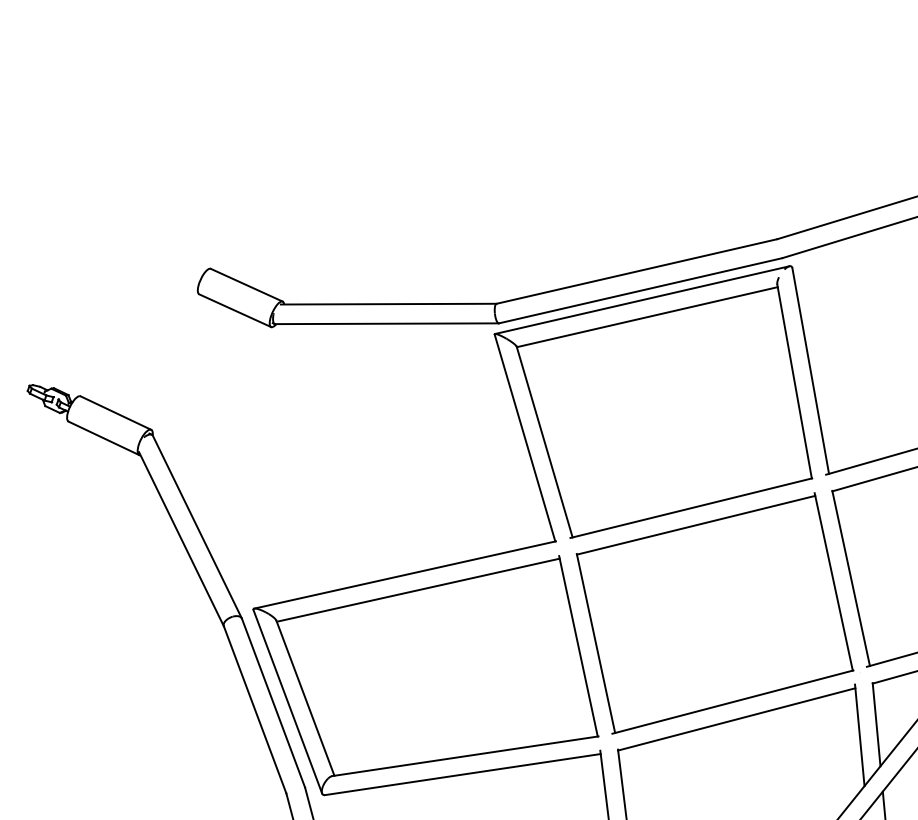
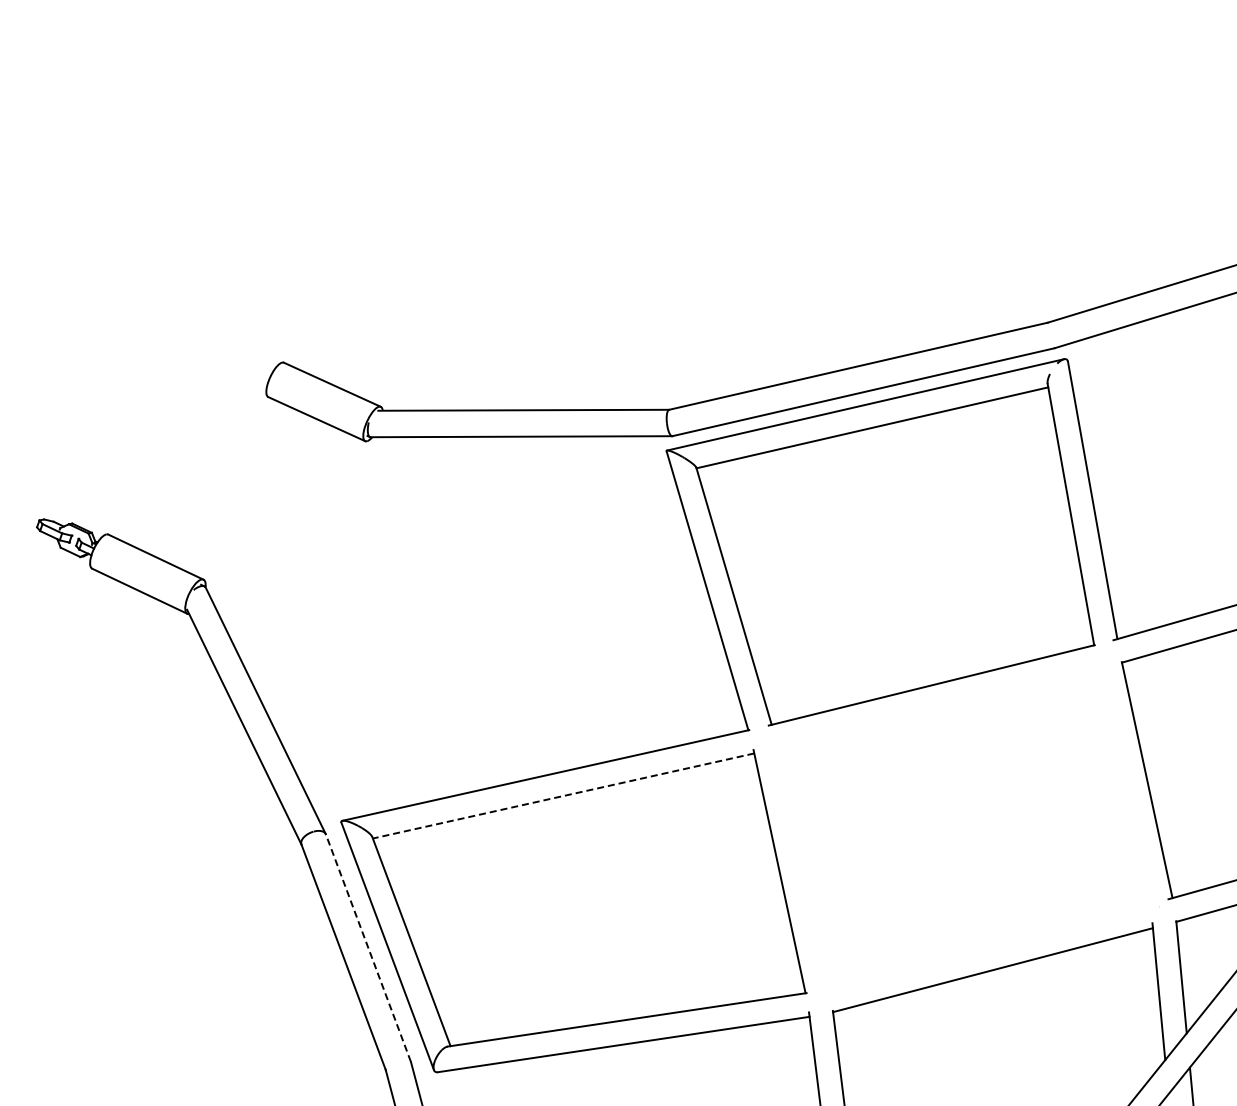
line: (418, 590) -> (563, 796), solid -> dashed
part: (714, 613) -> (963, 827), removed
line: (273, 702) -> (368, 947), solid -> dashed

